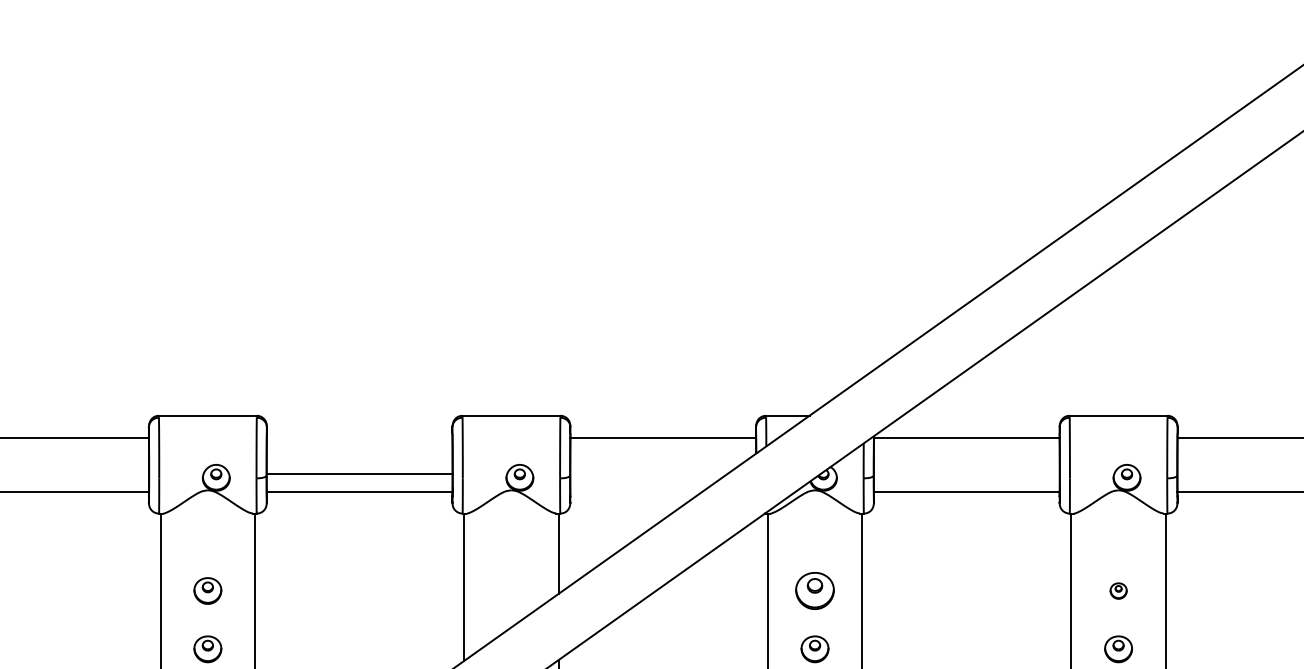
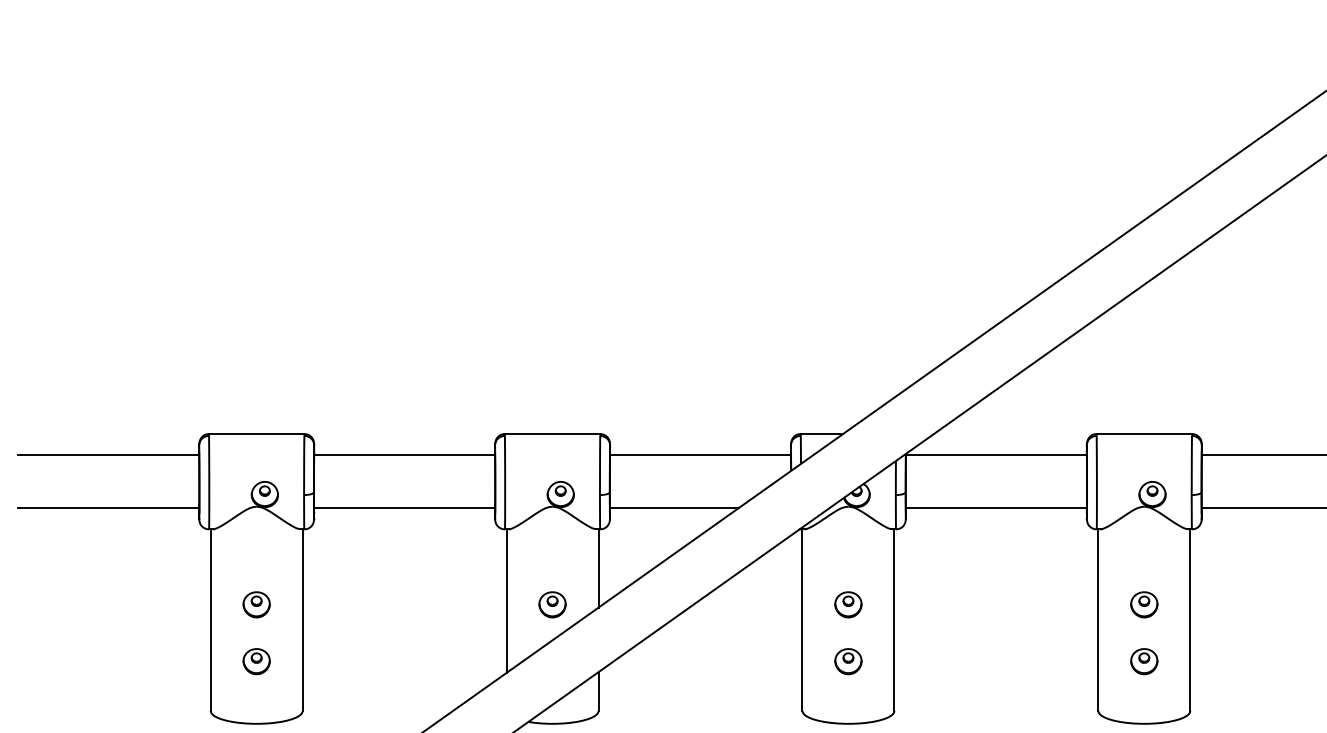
line: (359, 473) -> (404, 455), moved
line: (635, 492) -> (673, 508), added
part: (511, 590) -> (552, 604), added
part: (815, 590) -> (848, 604), size x0.71
part: (1118, 590) -> (1144, 604), size x1.67

